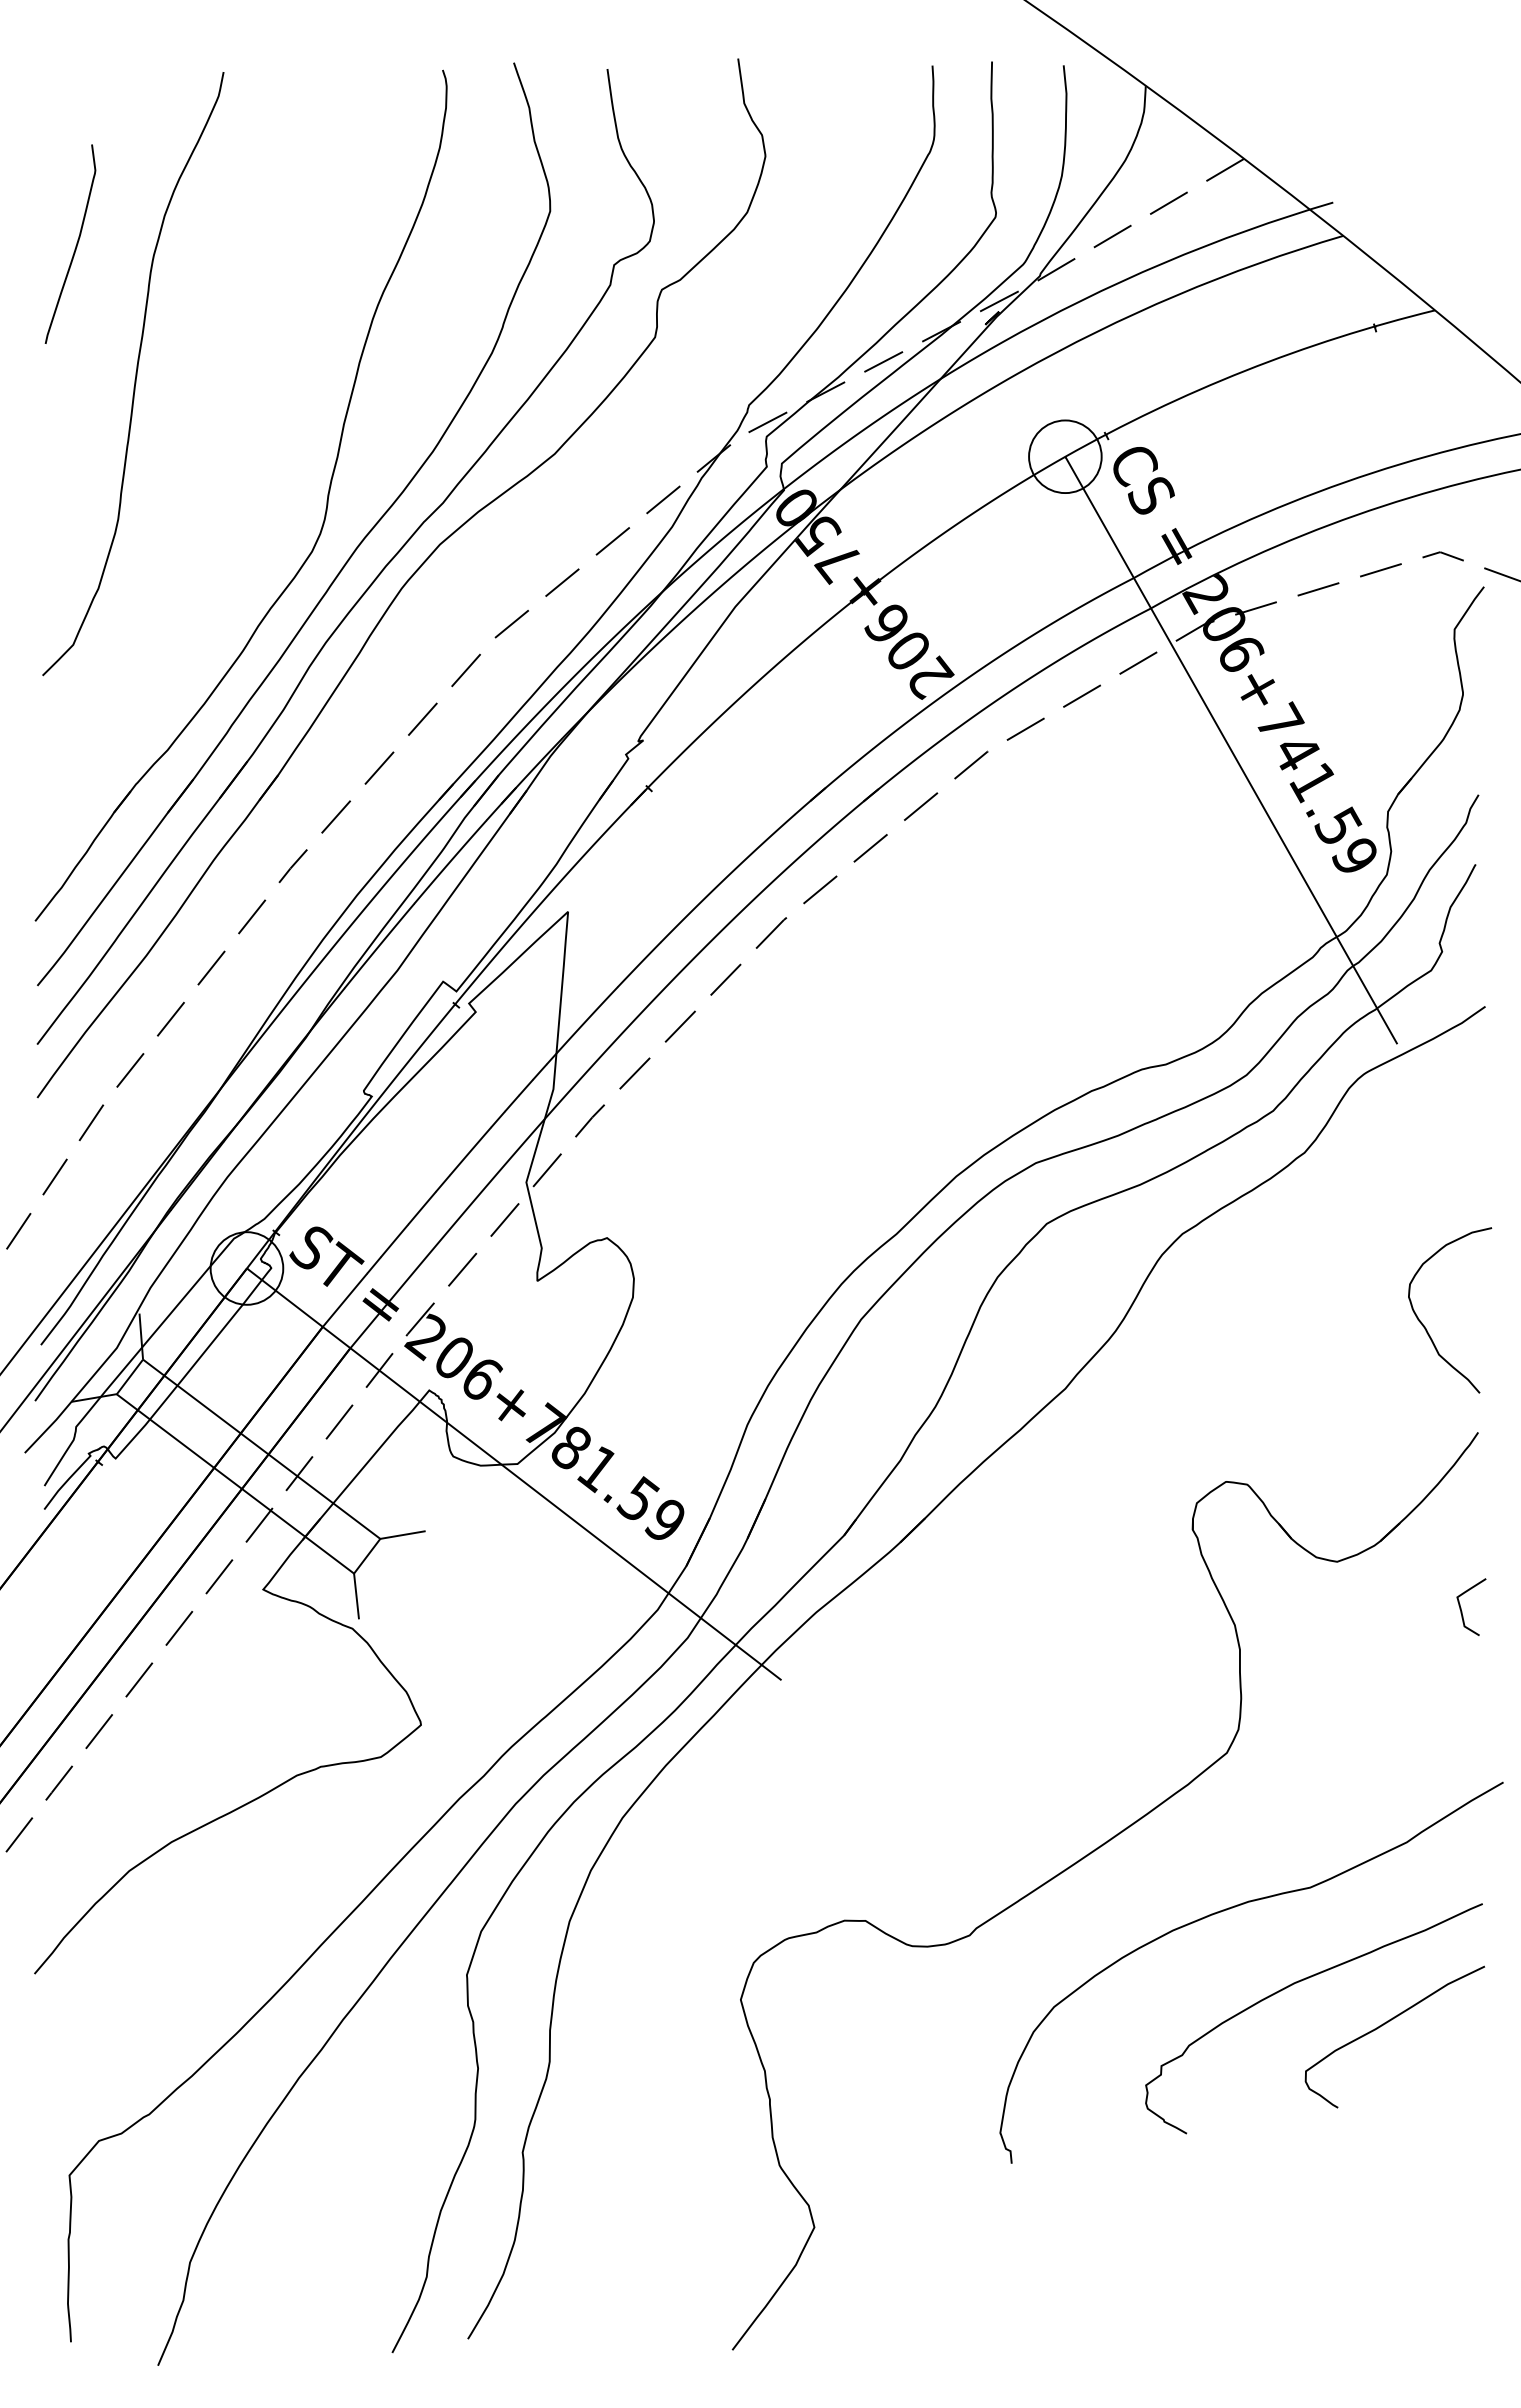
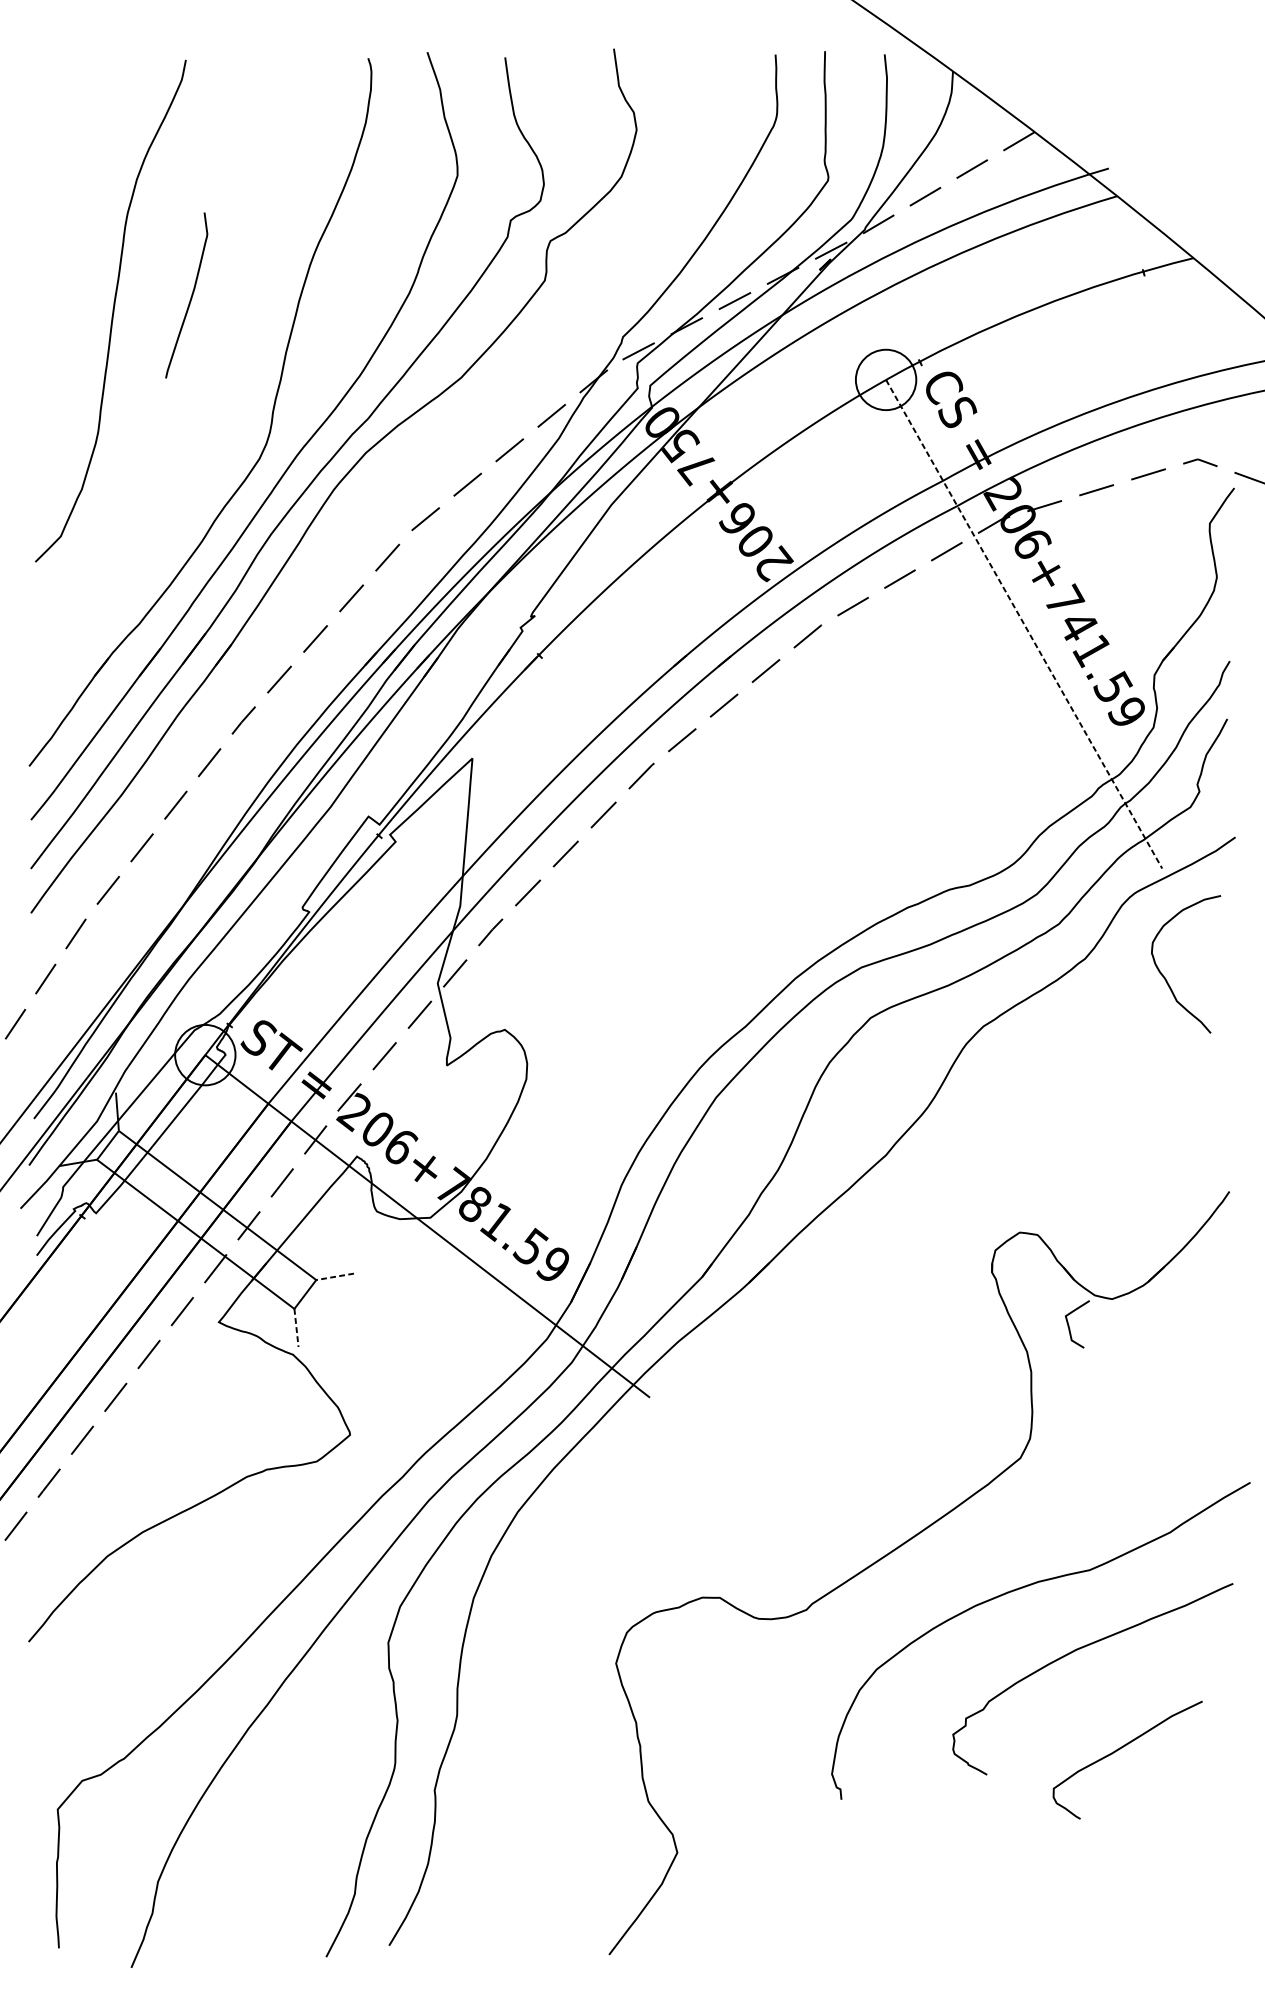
curve: (75, 245) -> (190, 296), moved
line: (1231, 750) -> (1024, 624), solid -> dashed
curve: (1425, 1326) -> (1165, 977), moved
line: (403, 1535) -> (335, 1277), solid -> dashed
line: (356, 1596) -> (296, 1327), solid -> dashed
curve: (1461, 1607) -> (1069, 1324), moved
curve: (1385, 2024) -> (1119, 1749), moved

